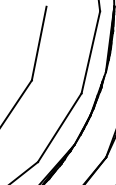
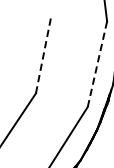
line: (39, 43) -> (43, 54), solid -> dashed
line: (90, 52) -> (97, 64), solid -> dashed

